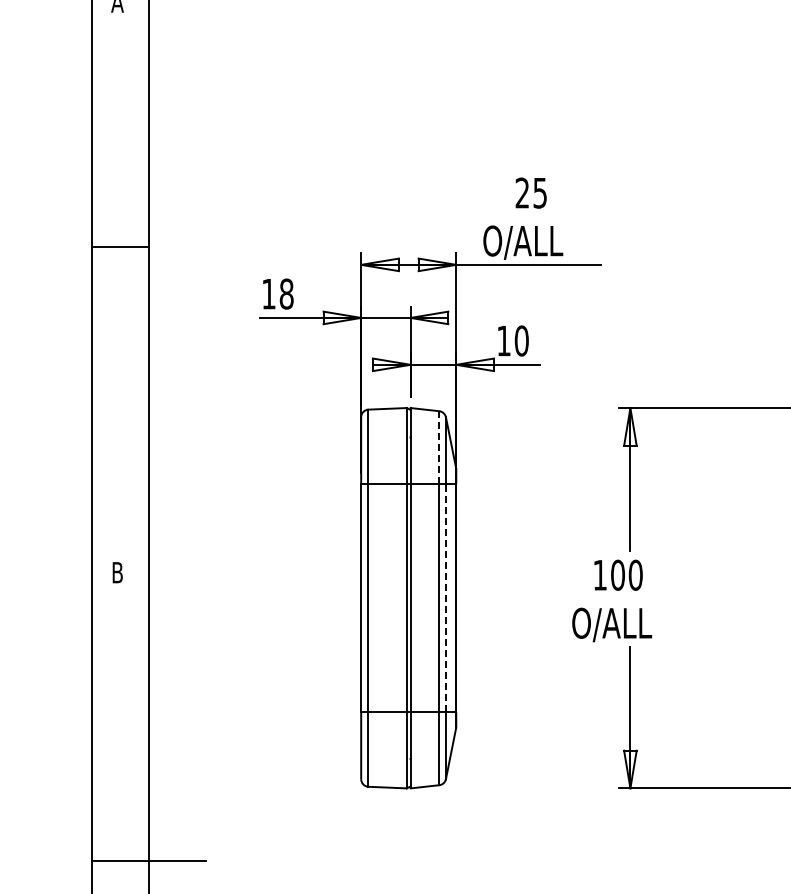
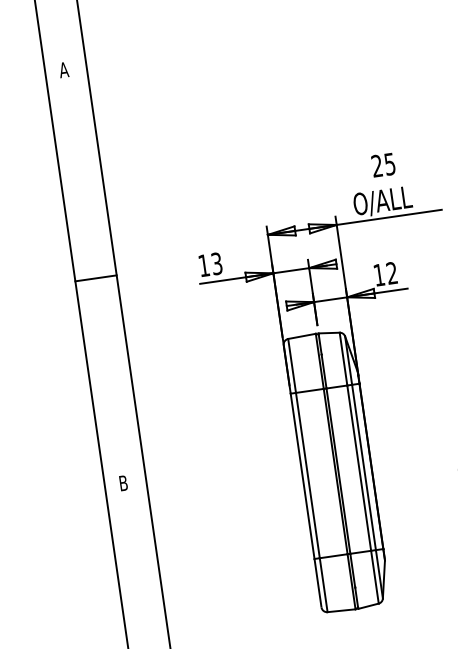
line: (119, 247) -> (95, 278), moved
text: (286, 293) -> (216, 263), 18 -> 13
text: (521, 340) -> (391, 272), 10 -> 12
line: (439, 447) -> (343, 358), dashed -> solid
line: (445, 597) -> (363, 467), dashed -> solid

